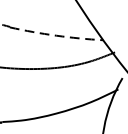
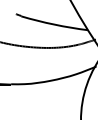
arc: (56, 35) -> (54, 24), dashed -> solid

